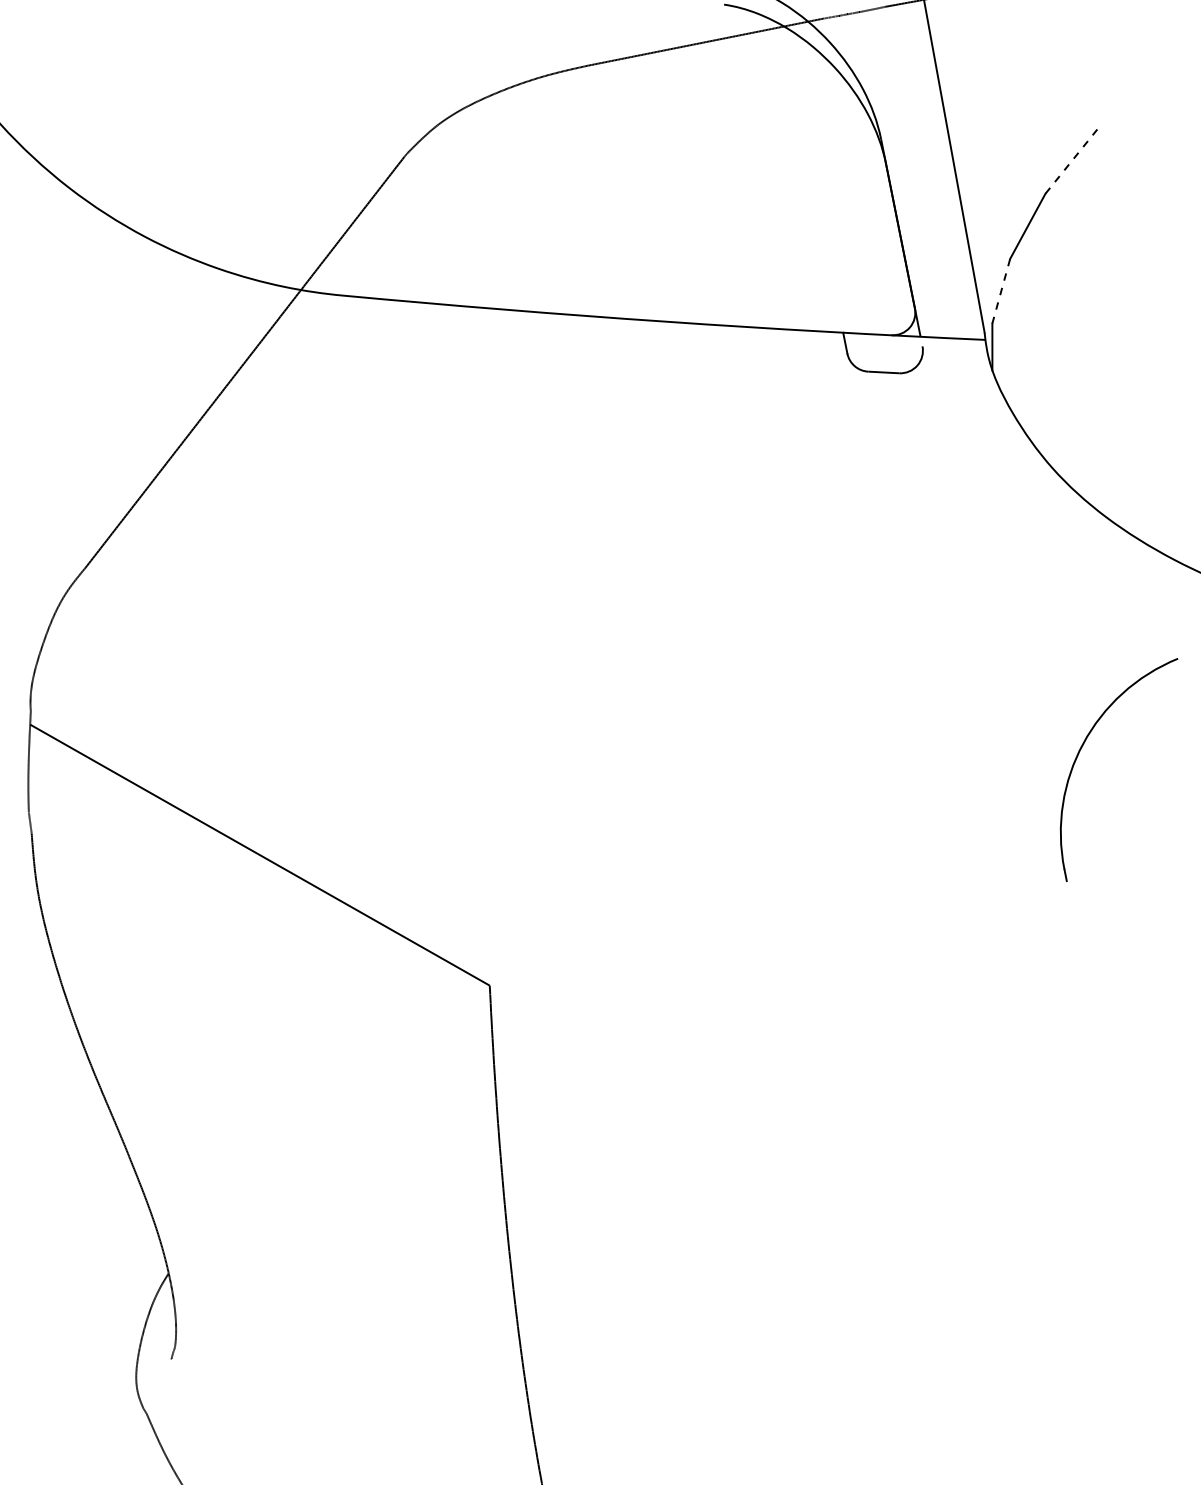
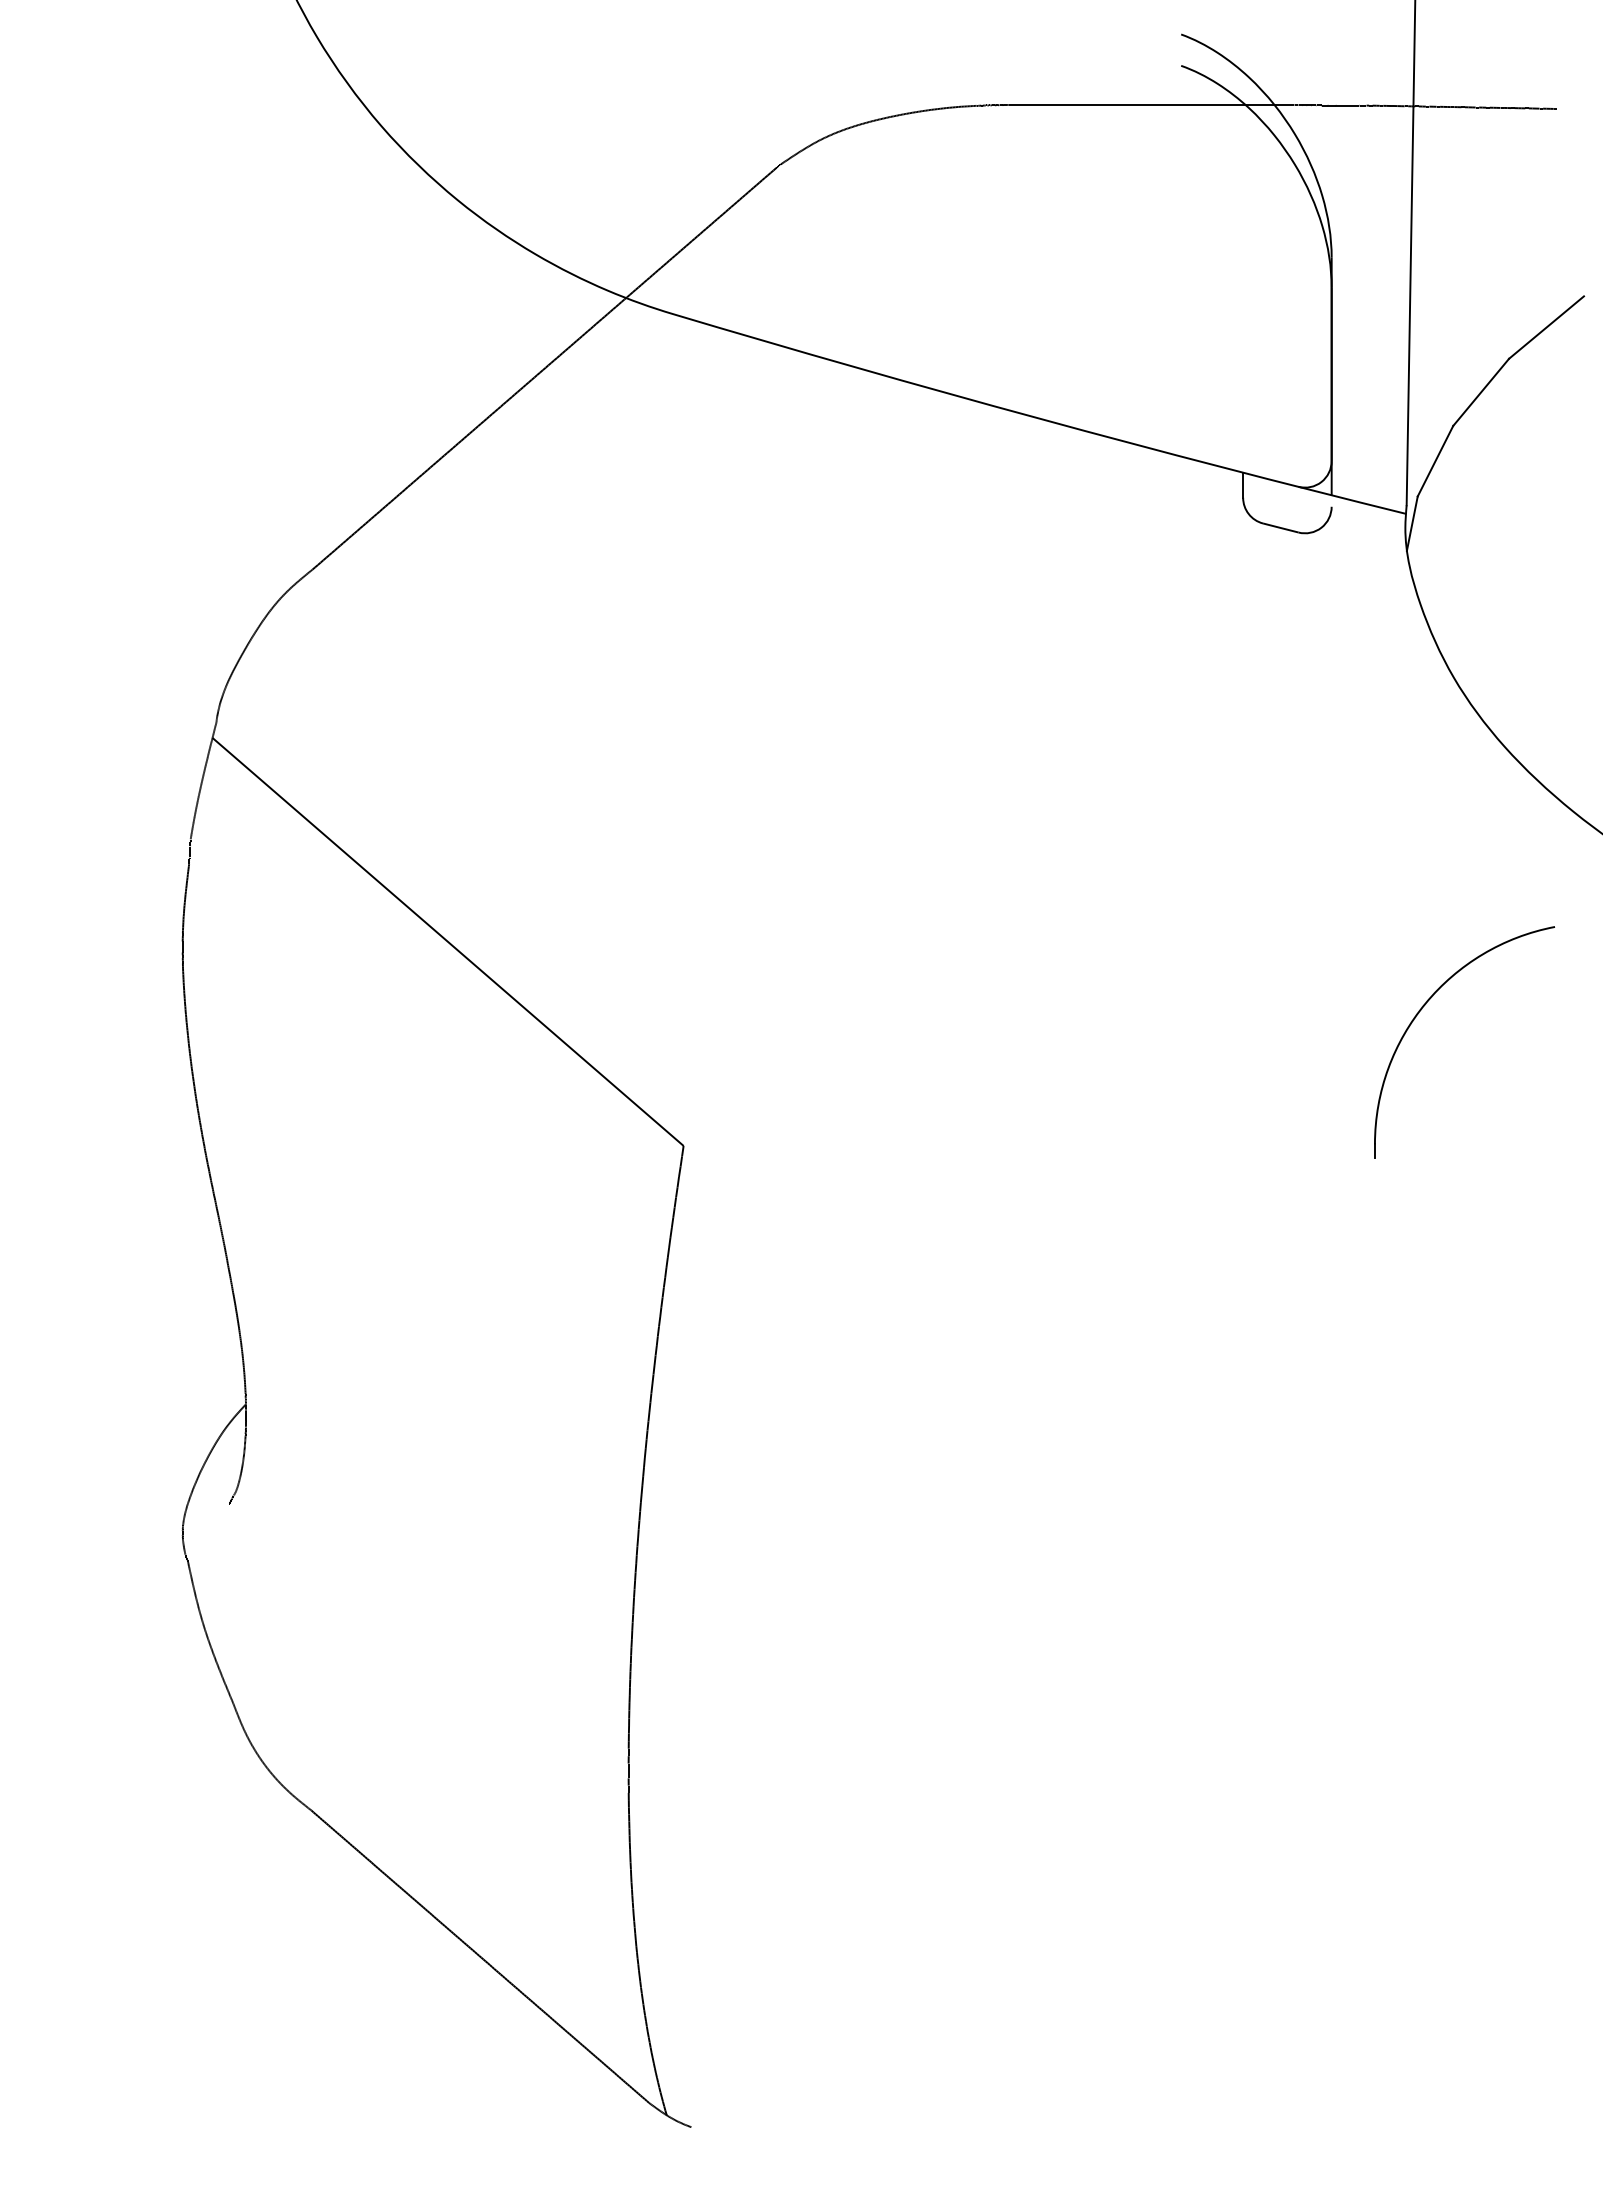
line: (1071, 161) -> (1546, 327), dashed -> solid
line: (1001, 291) -> (1435, 461), dashed -> solid

